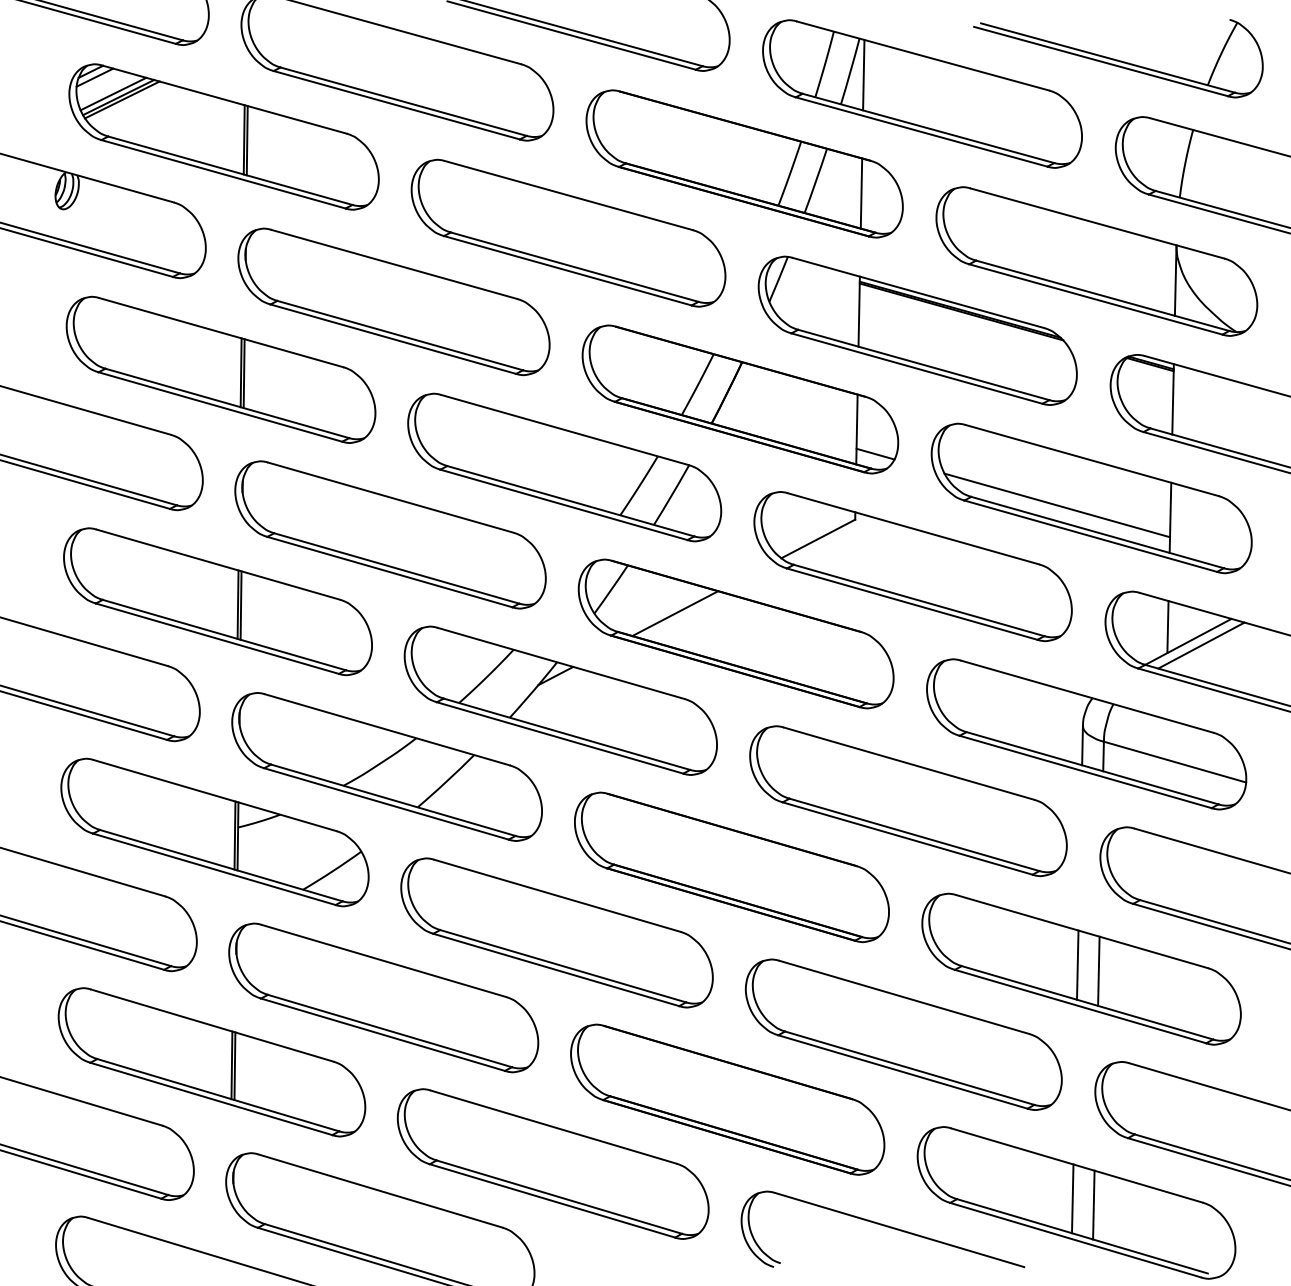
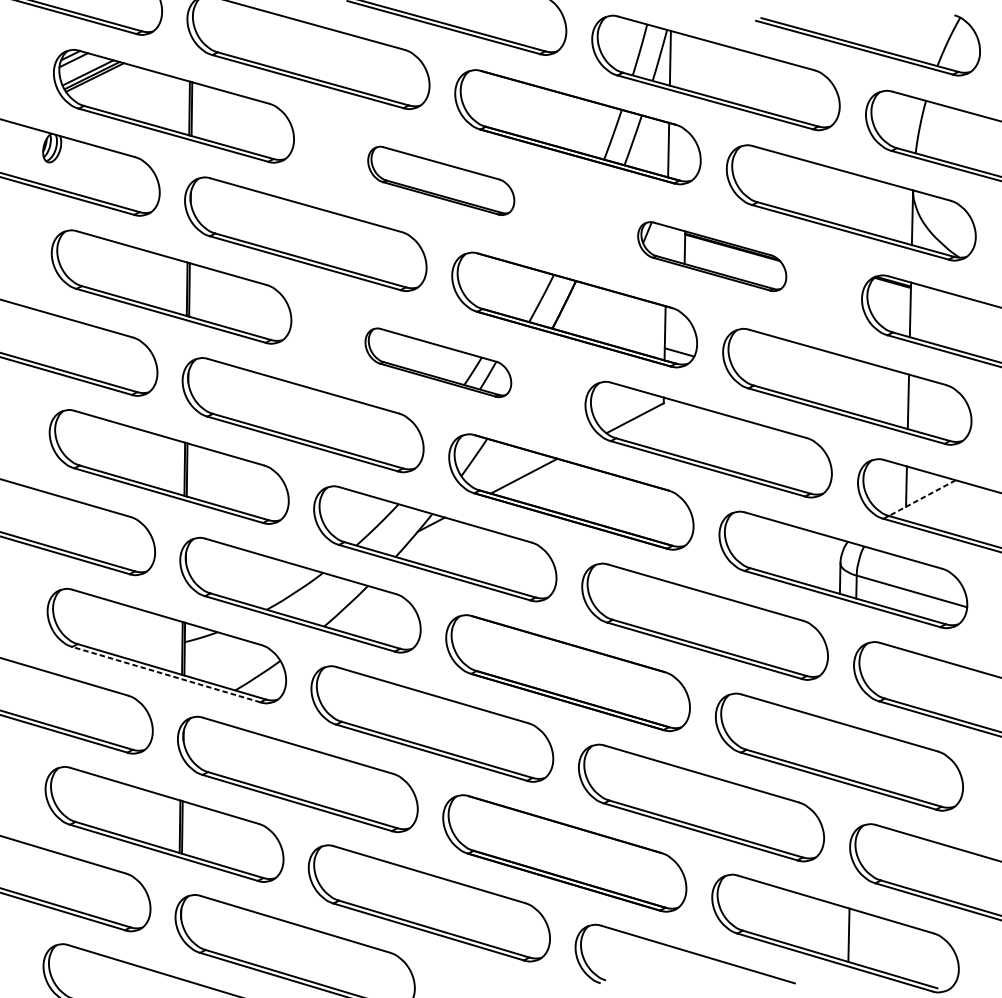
part: (568, 232) -> (441, 180), size x0.6
part: (917, 330) -> (712, 256), size x0.6
part: (564, 467) -> (438, 362), size x0.6
line: (1057, 505) -> (820, 392), removed
line: (1188, 641) -> (922, 497), solid -> dashed
line: (1201, 645) -> (932, 500), removed
line: (213, 869) -> (165, 674), solid -> dashed
line: (1077, 964) -> (836, 748), removed
line: (1098, 970) -> (852, 753), removed
line: (1072, 1198) -> (832, 930), removed

